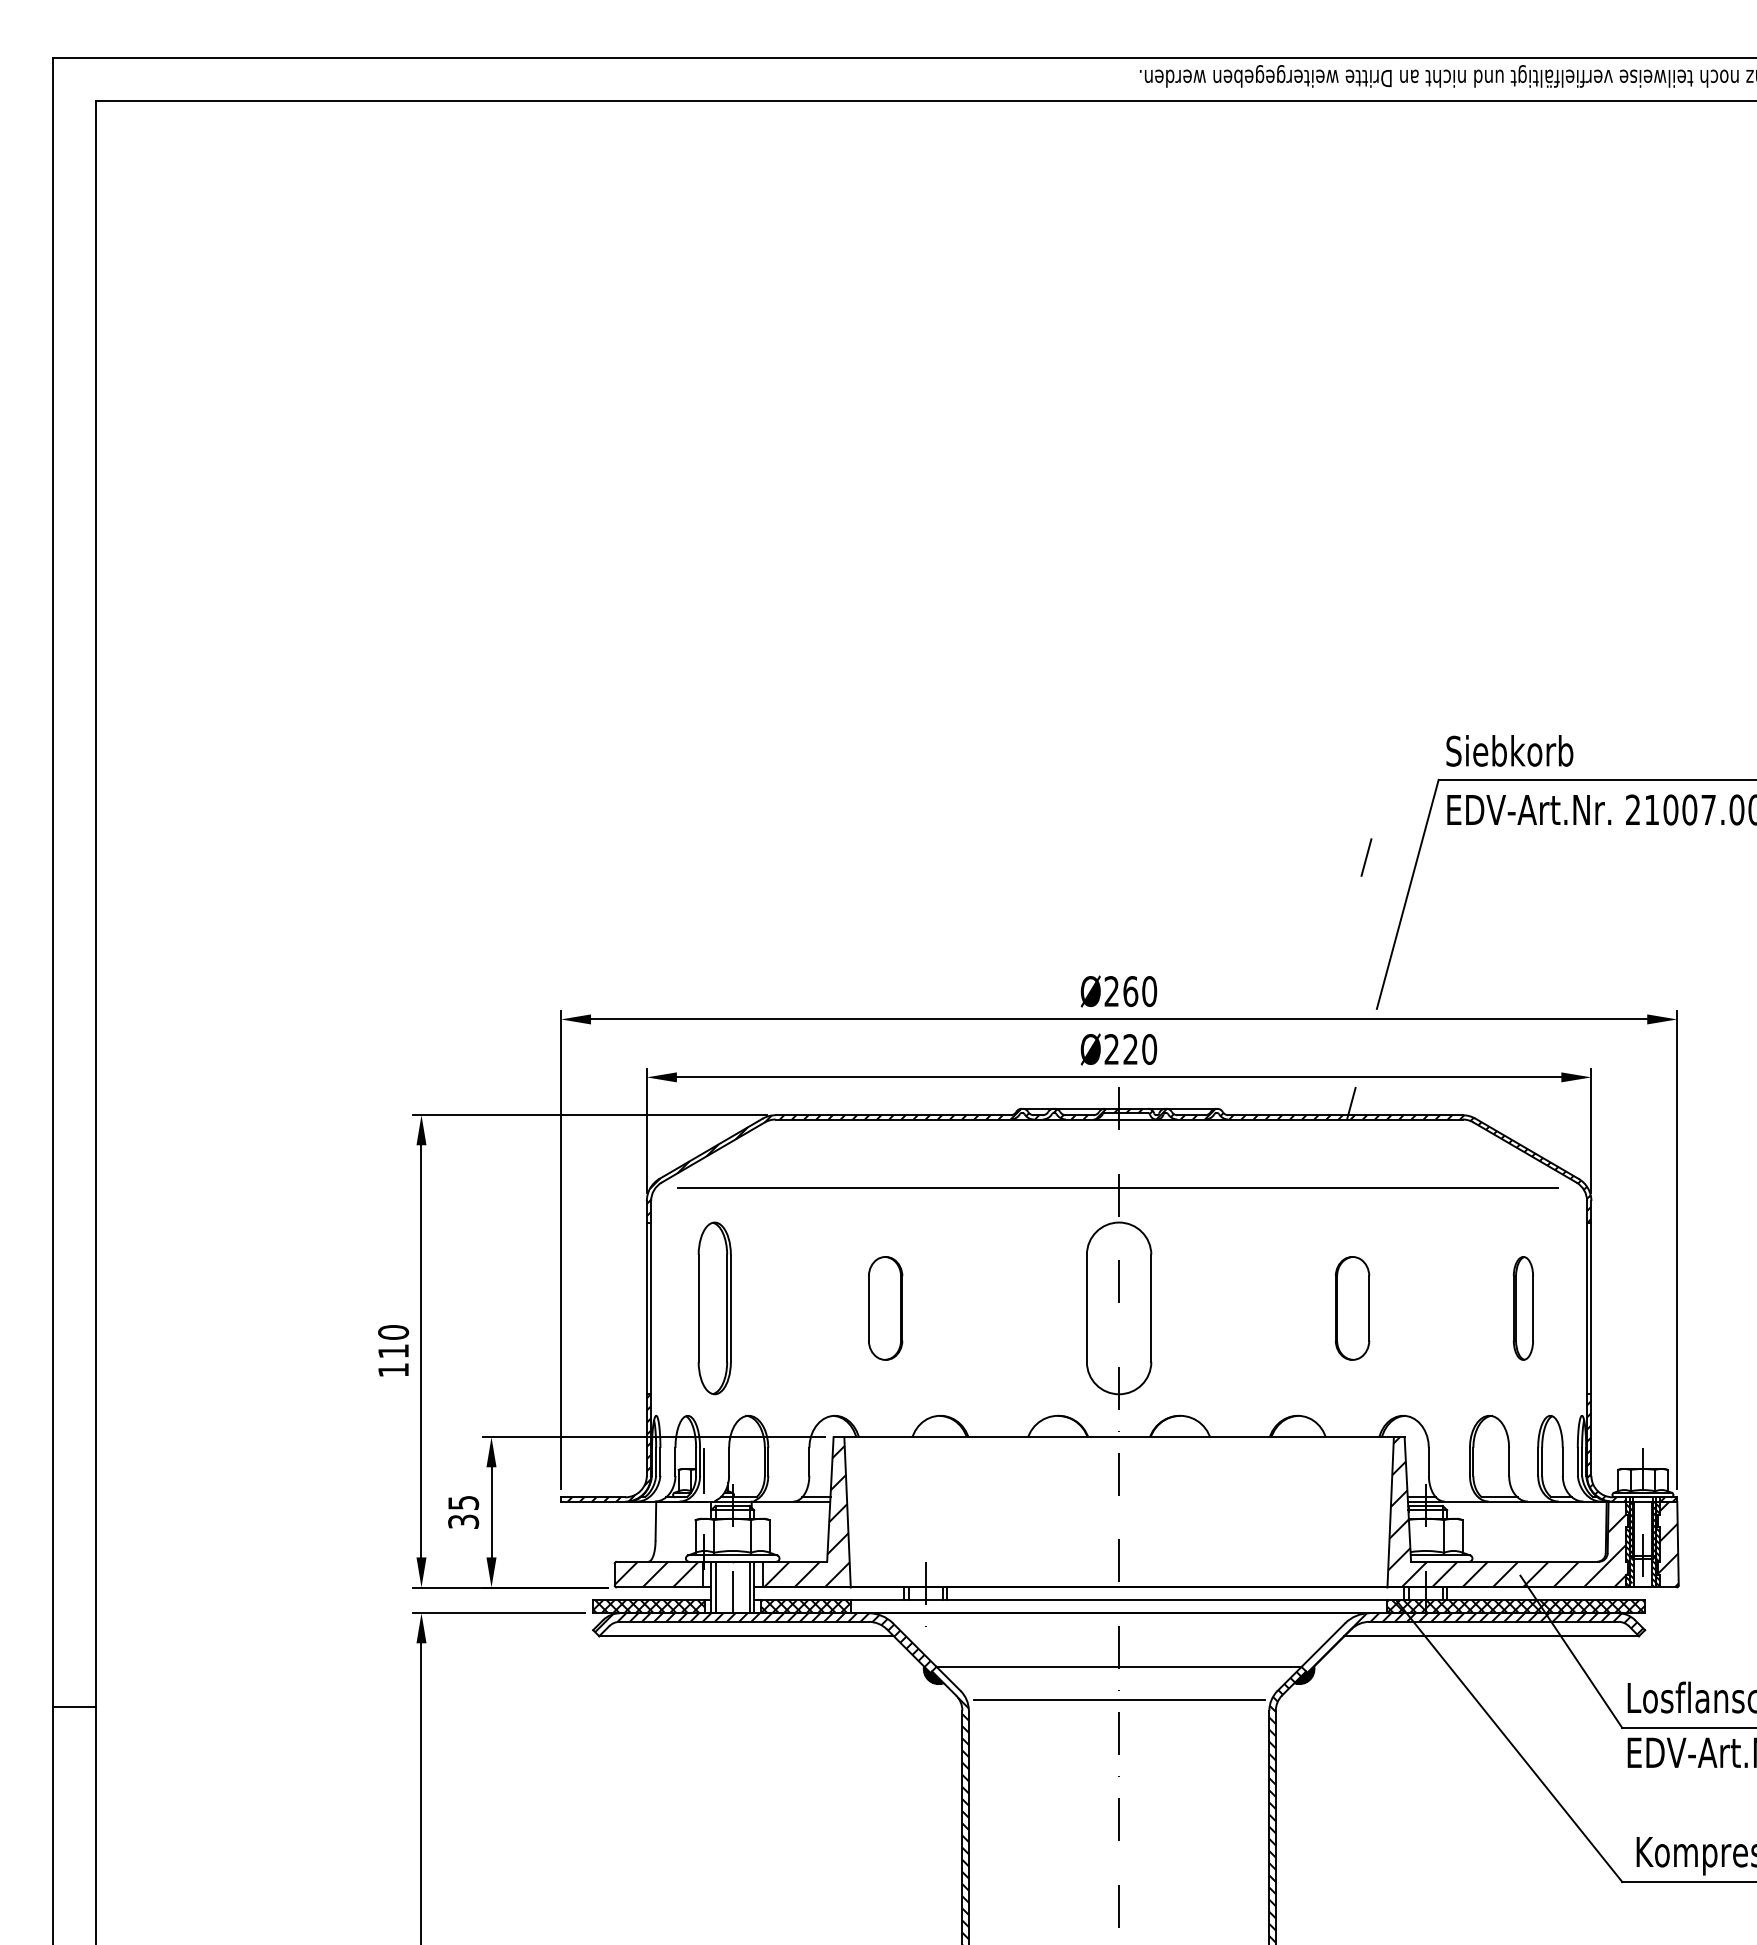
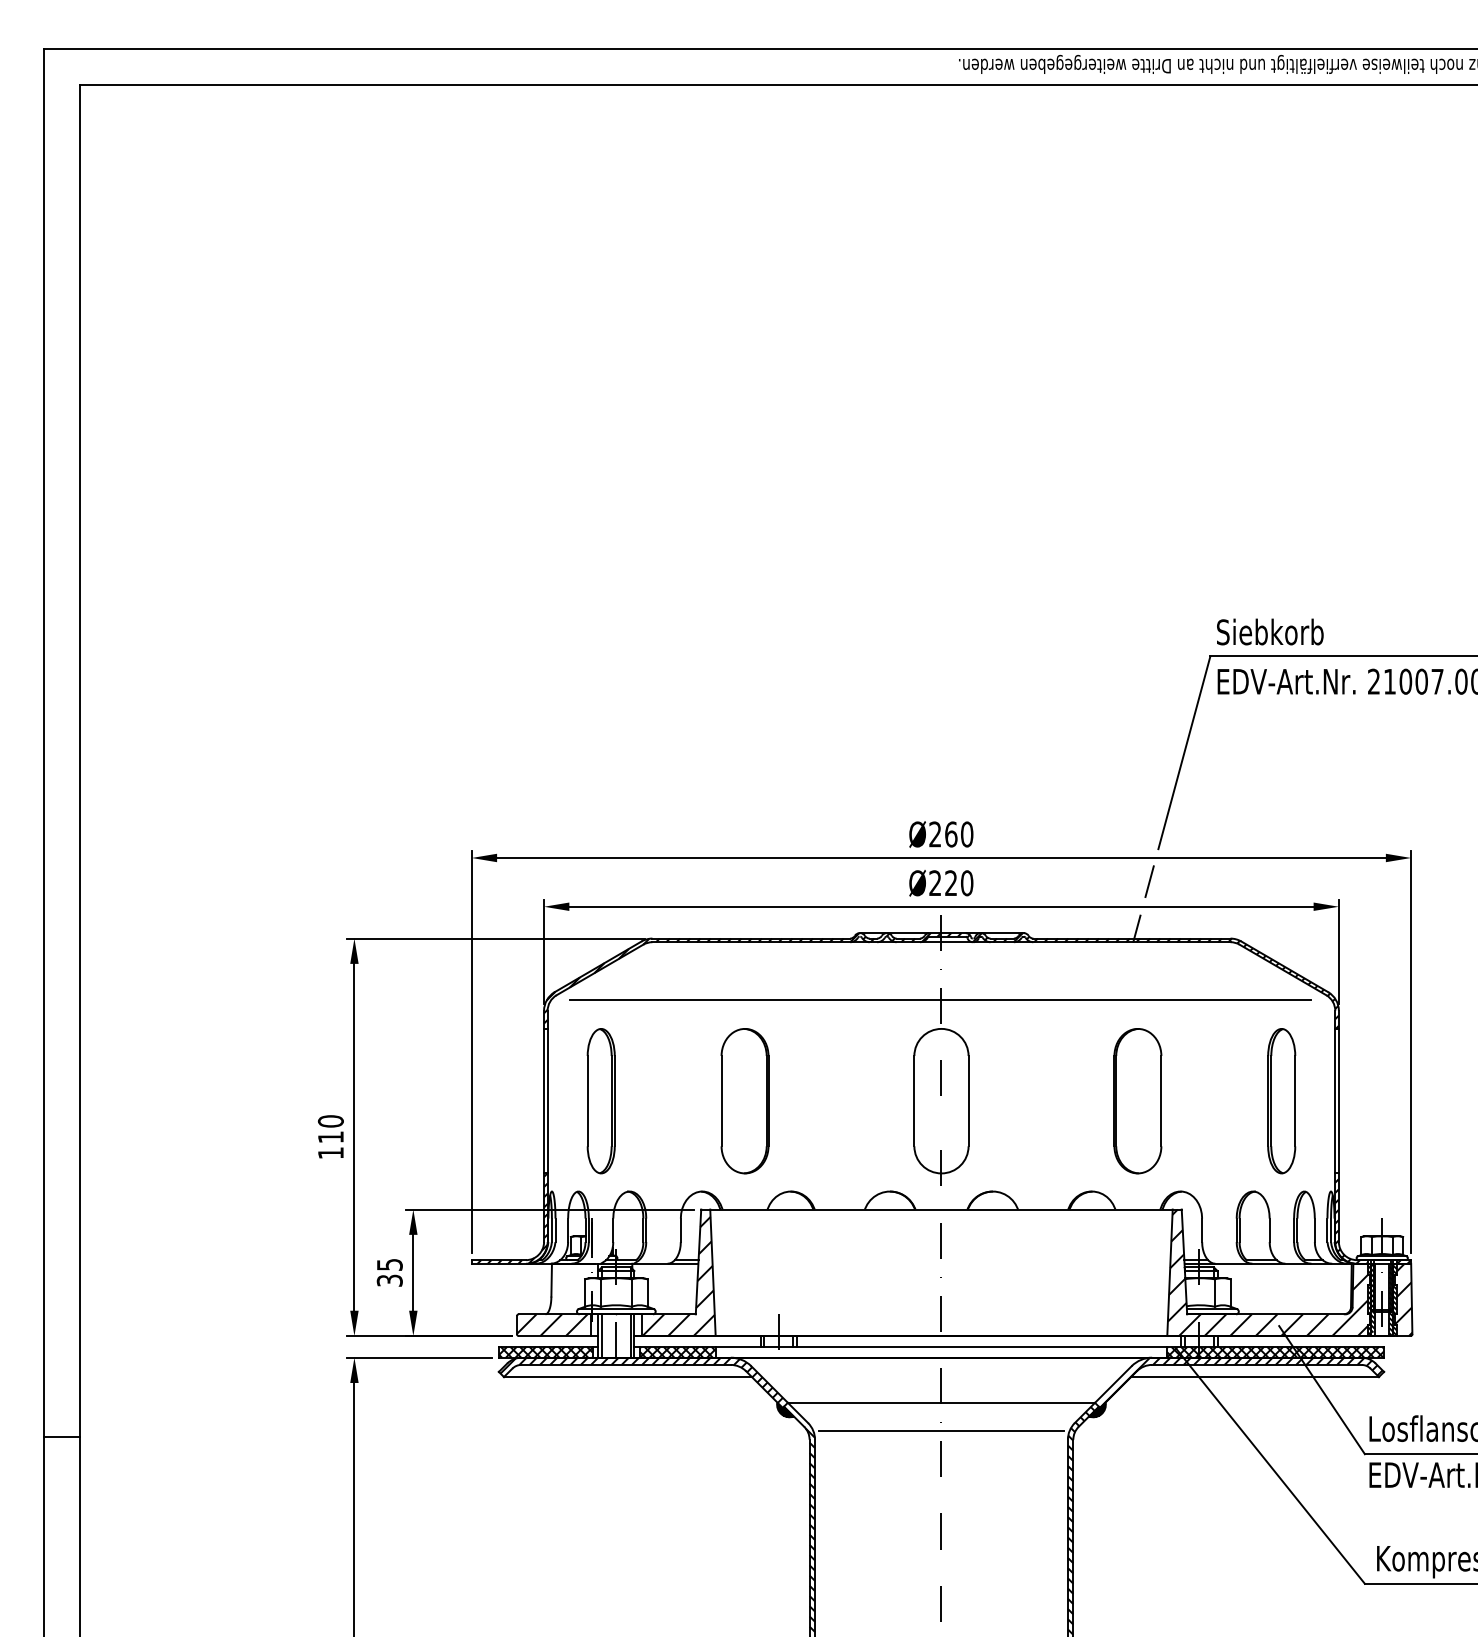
line: (1366, 857) -> (1149, 881), moved
part: (885, 1308) -> (744, 1101), size x1.67
part: (1352, 1308) -> (1137, 1101), size x1.67
part: (1523, 1308) -> (1281, 1101), size x1.67

